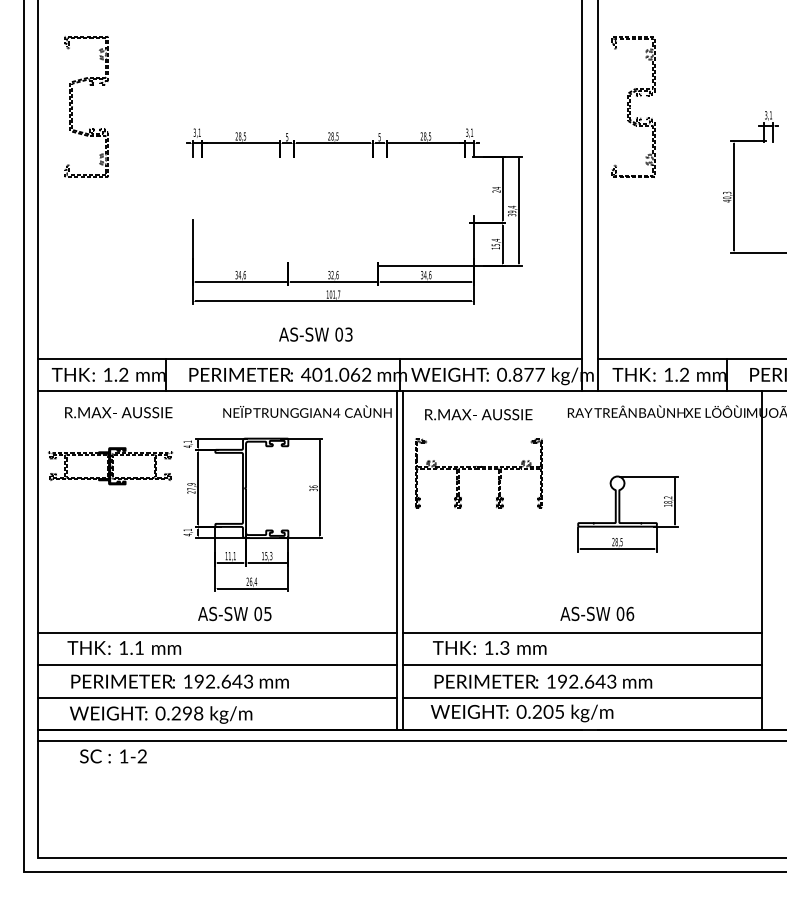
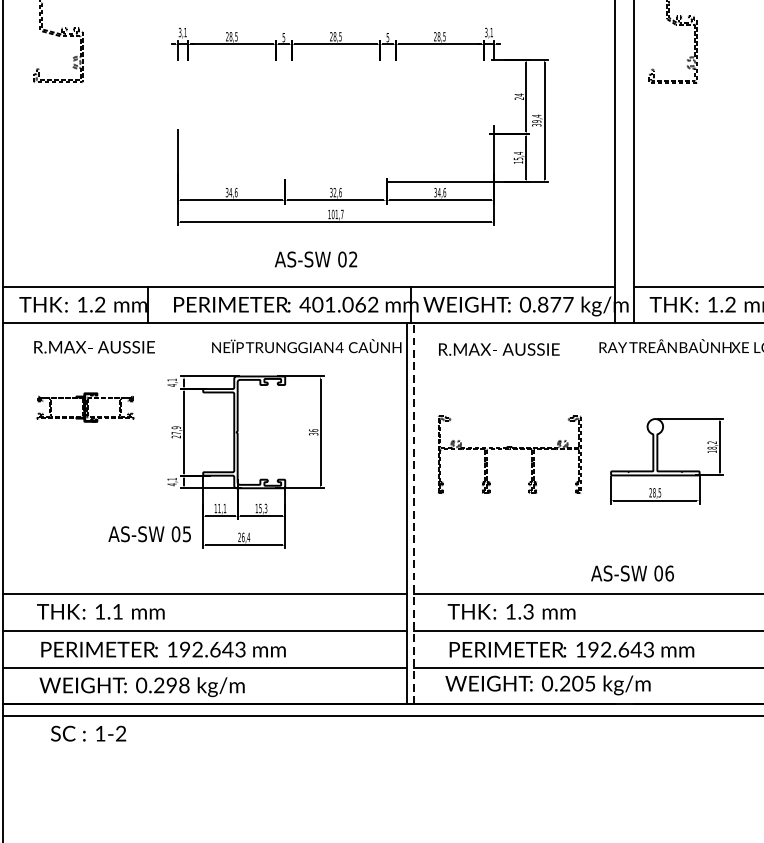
text: (348, 334) -> (352, 259), 03 -> 02
part: (110, 466) -> (85, 407), size x0.7
part: (478, 473) -> (509, 454), moved
line: (403, 560) -> (414, 513), solid -> dashed
text: (234, 613) -> (149, 533), moved

